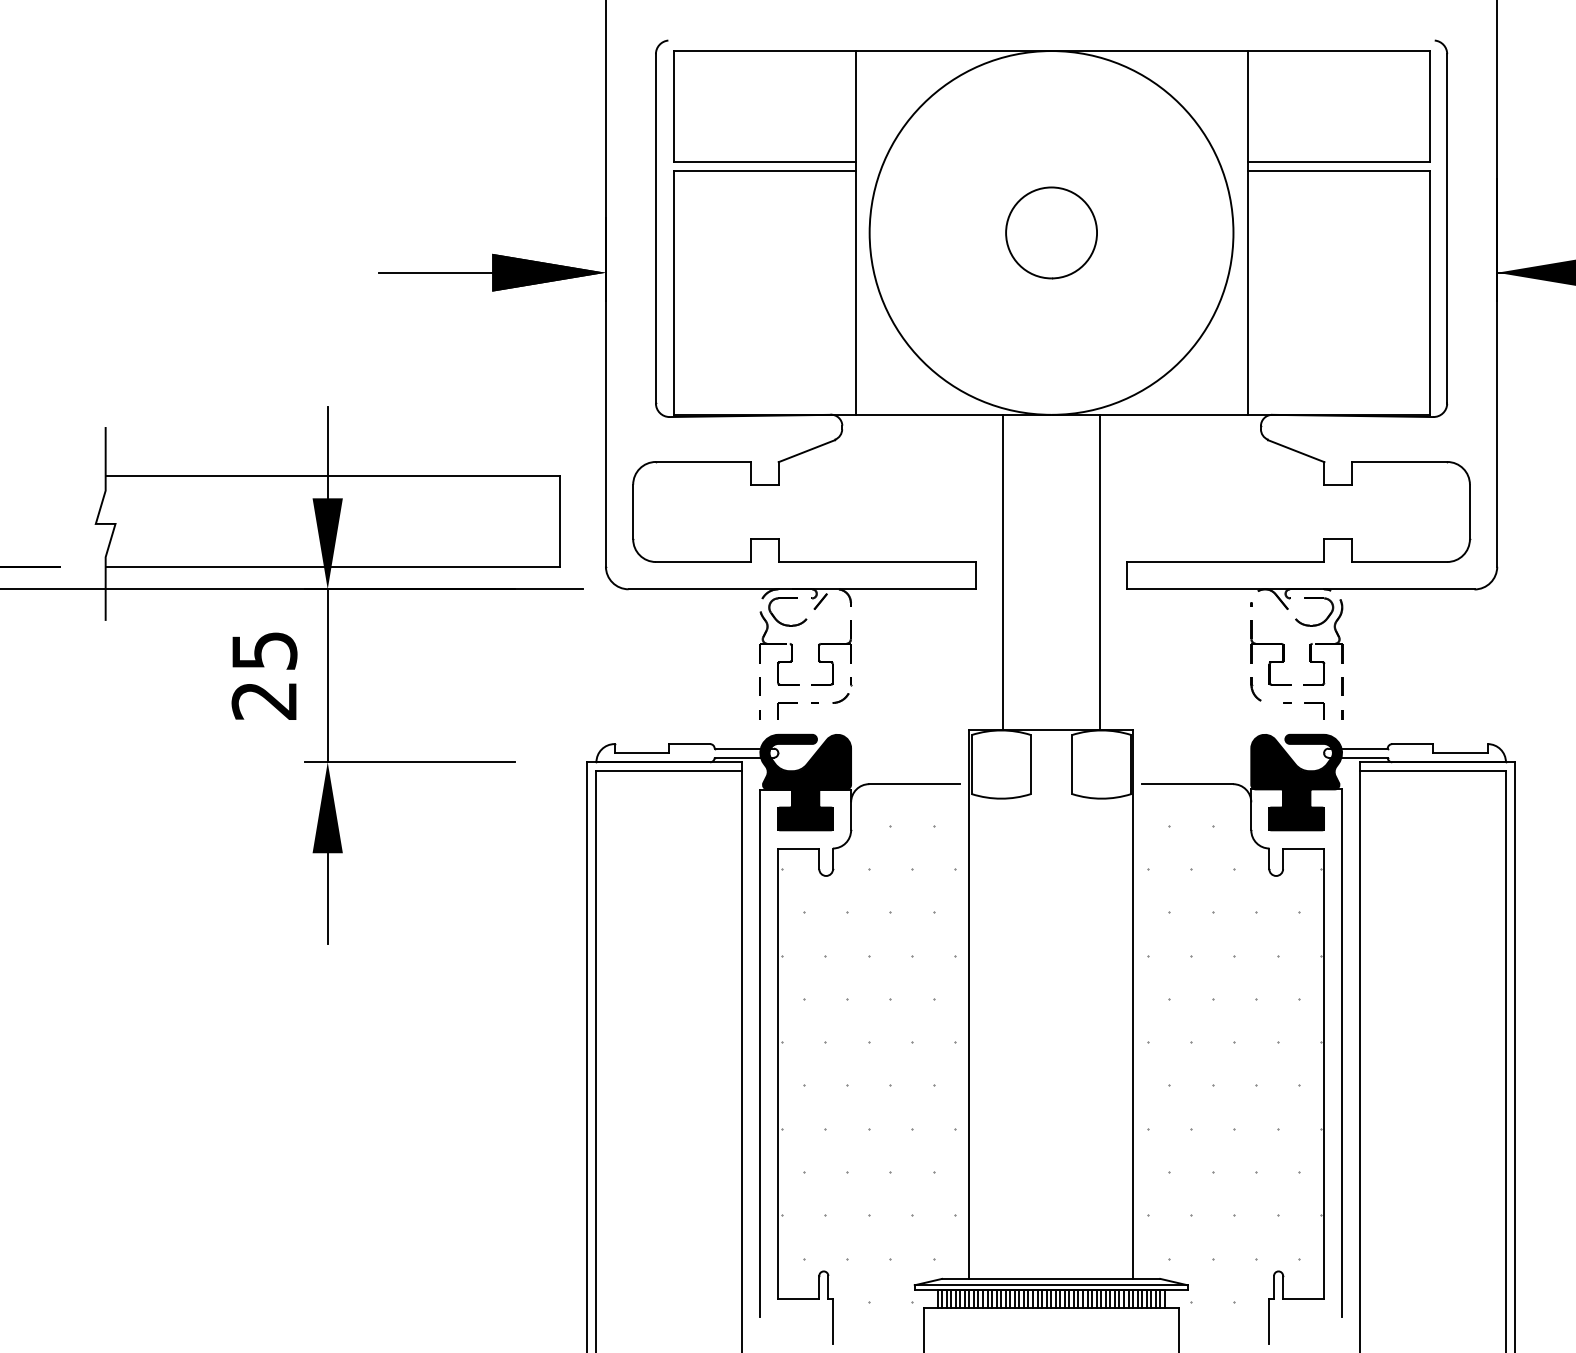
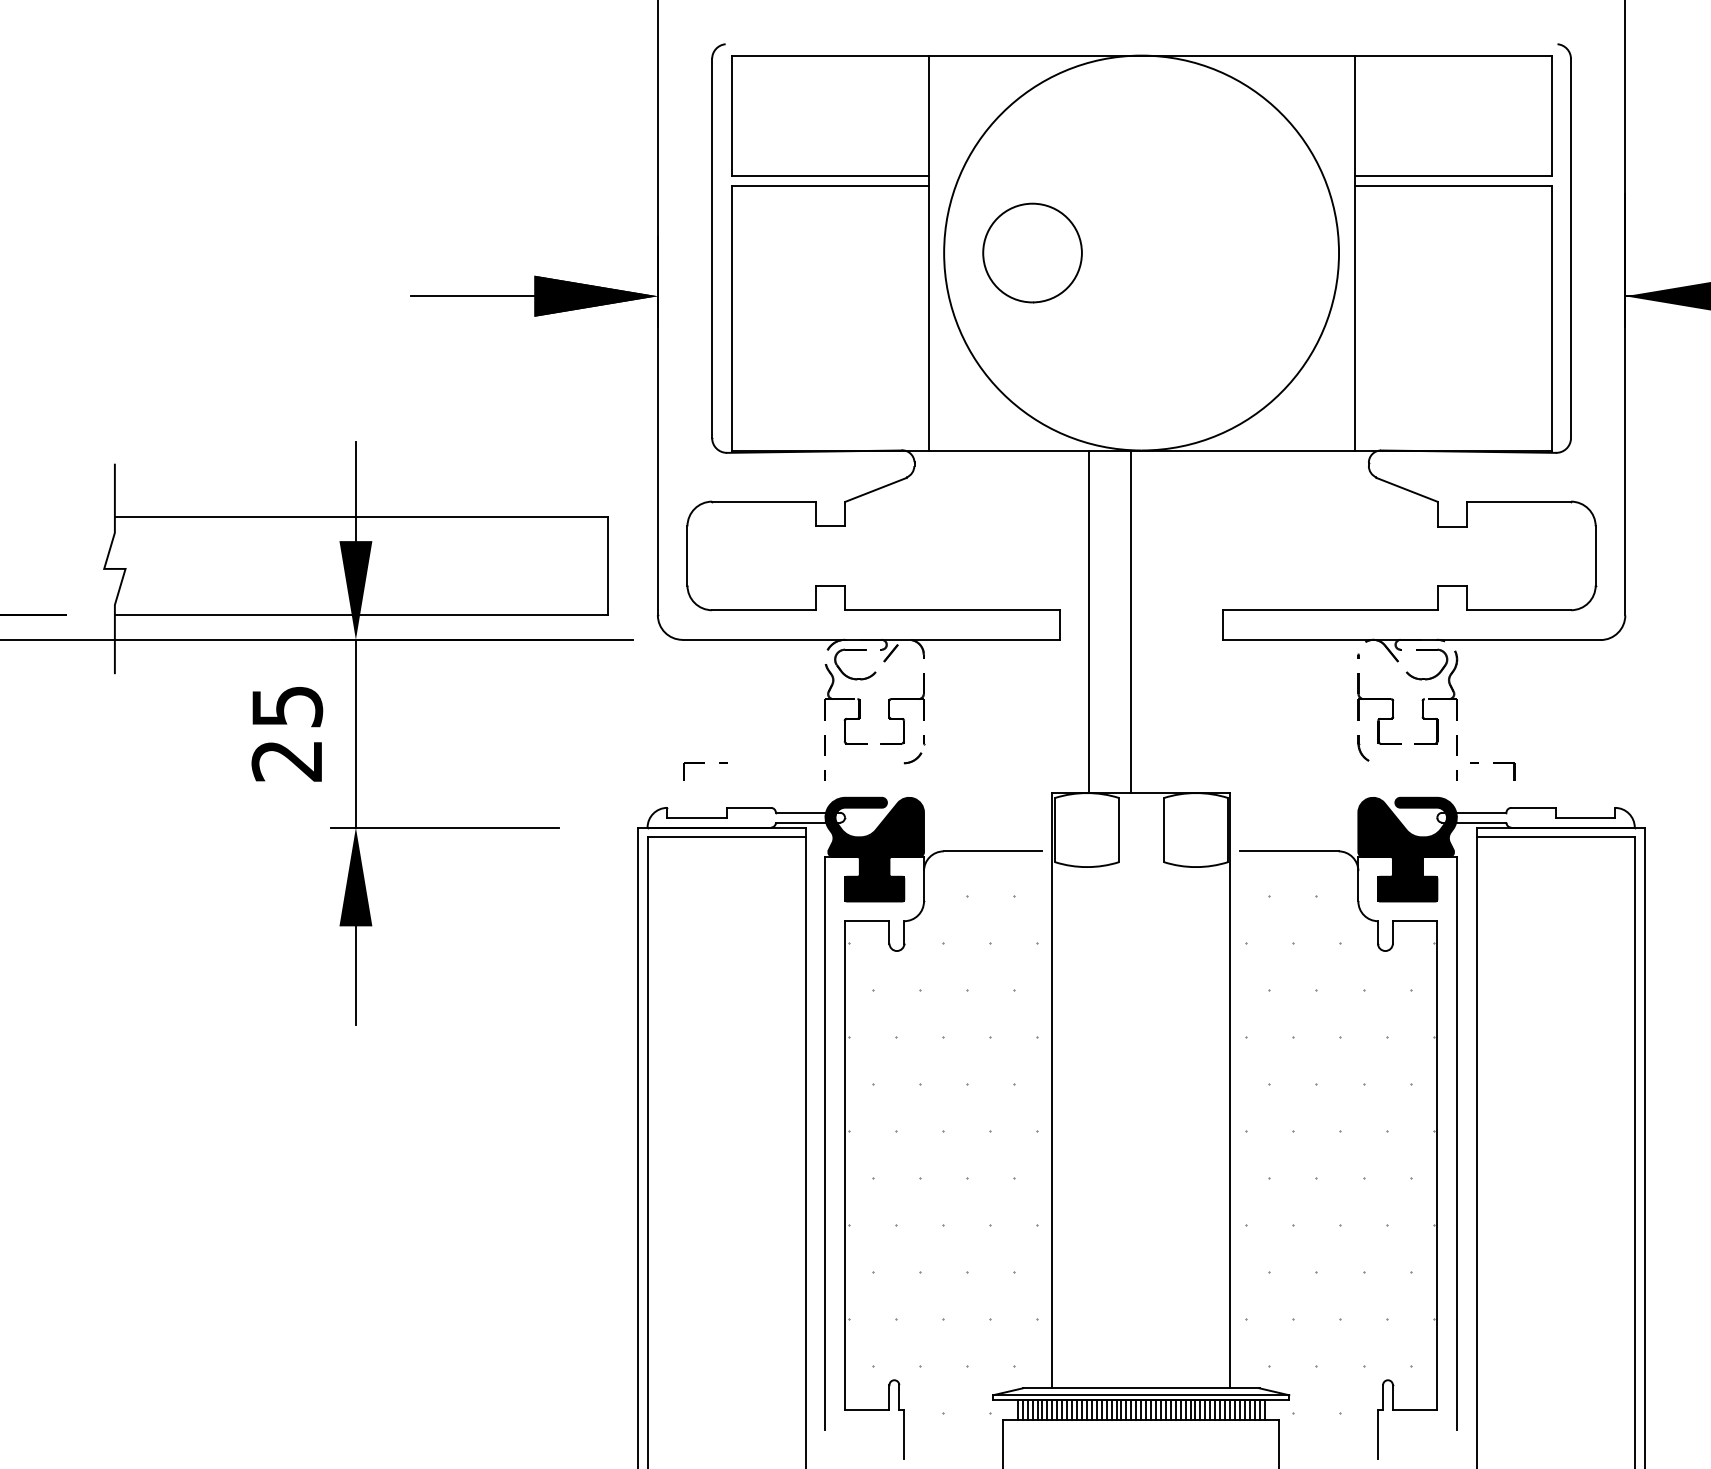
part: (1051, 232) -> (1032, 252), moved
line: (1100, 572) -> (1131, 621), moved
part: (797, 703) -> (704, 763), moved
part: (1304, 703) -> (1493, 763), moved

